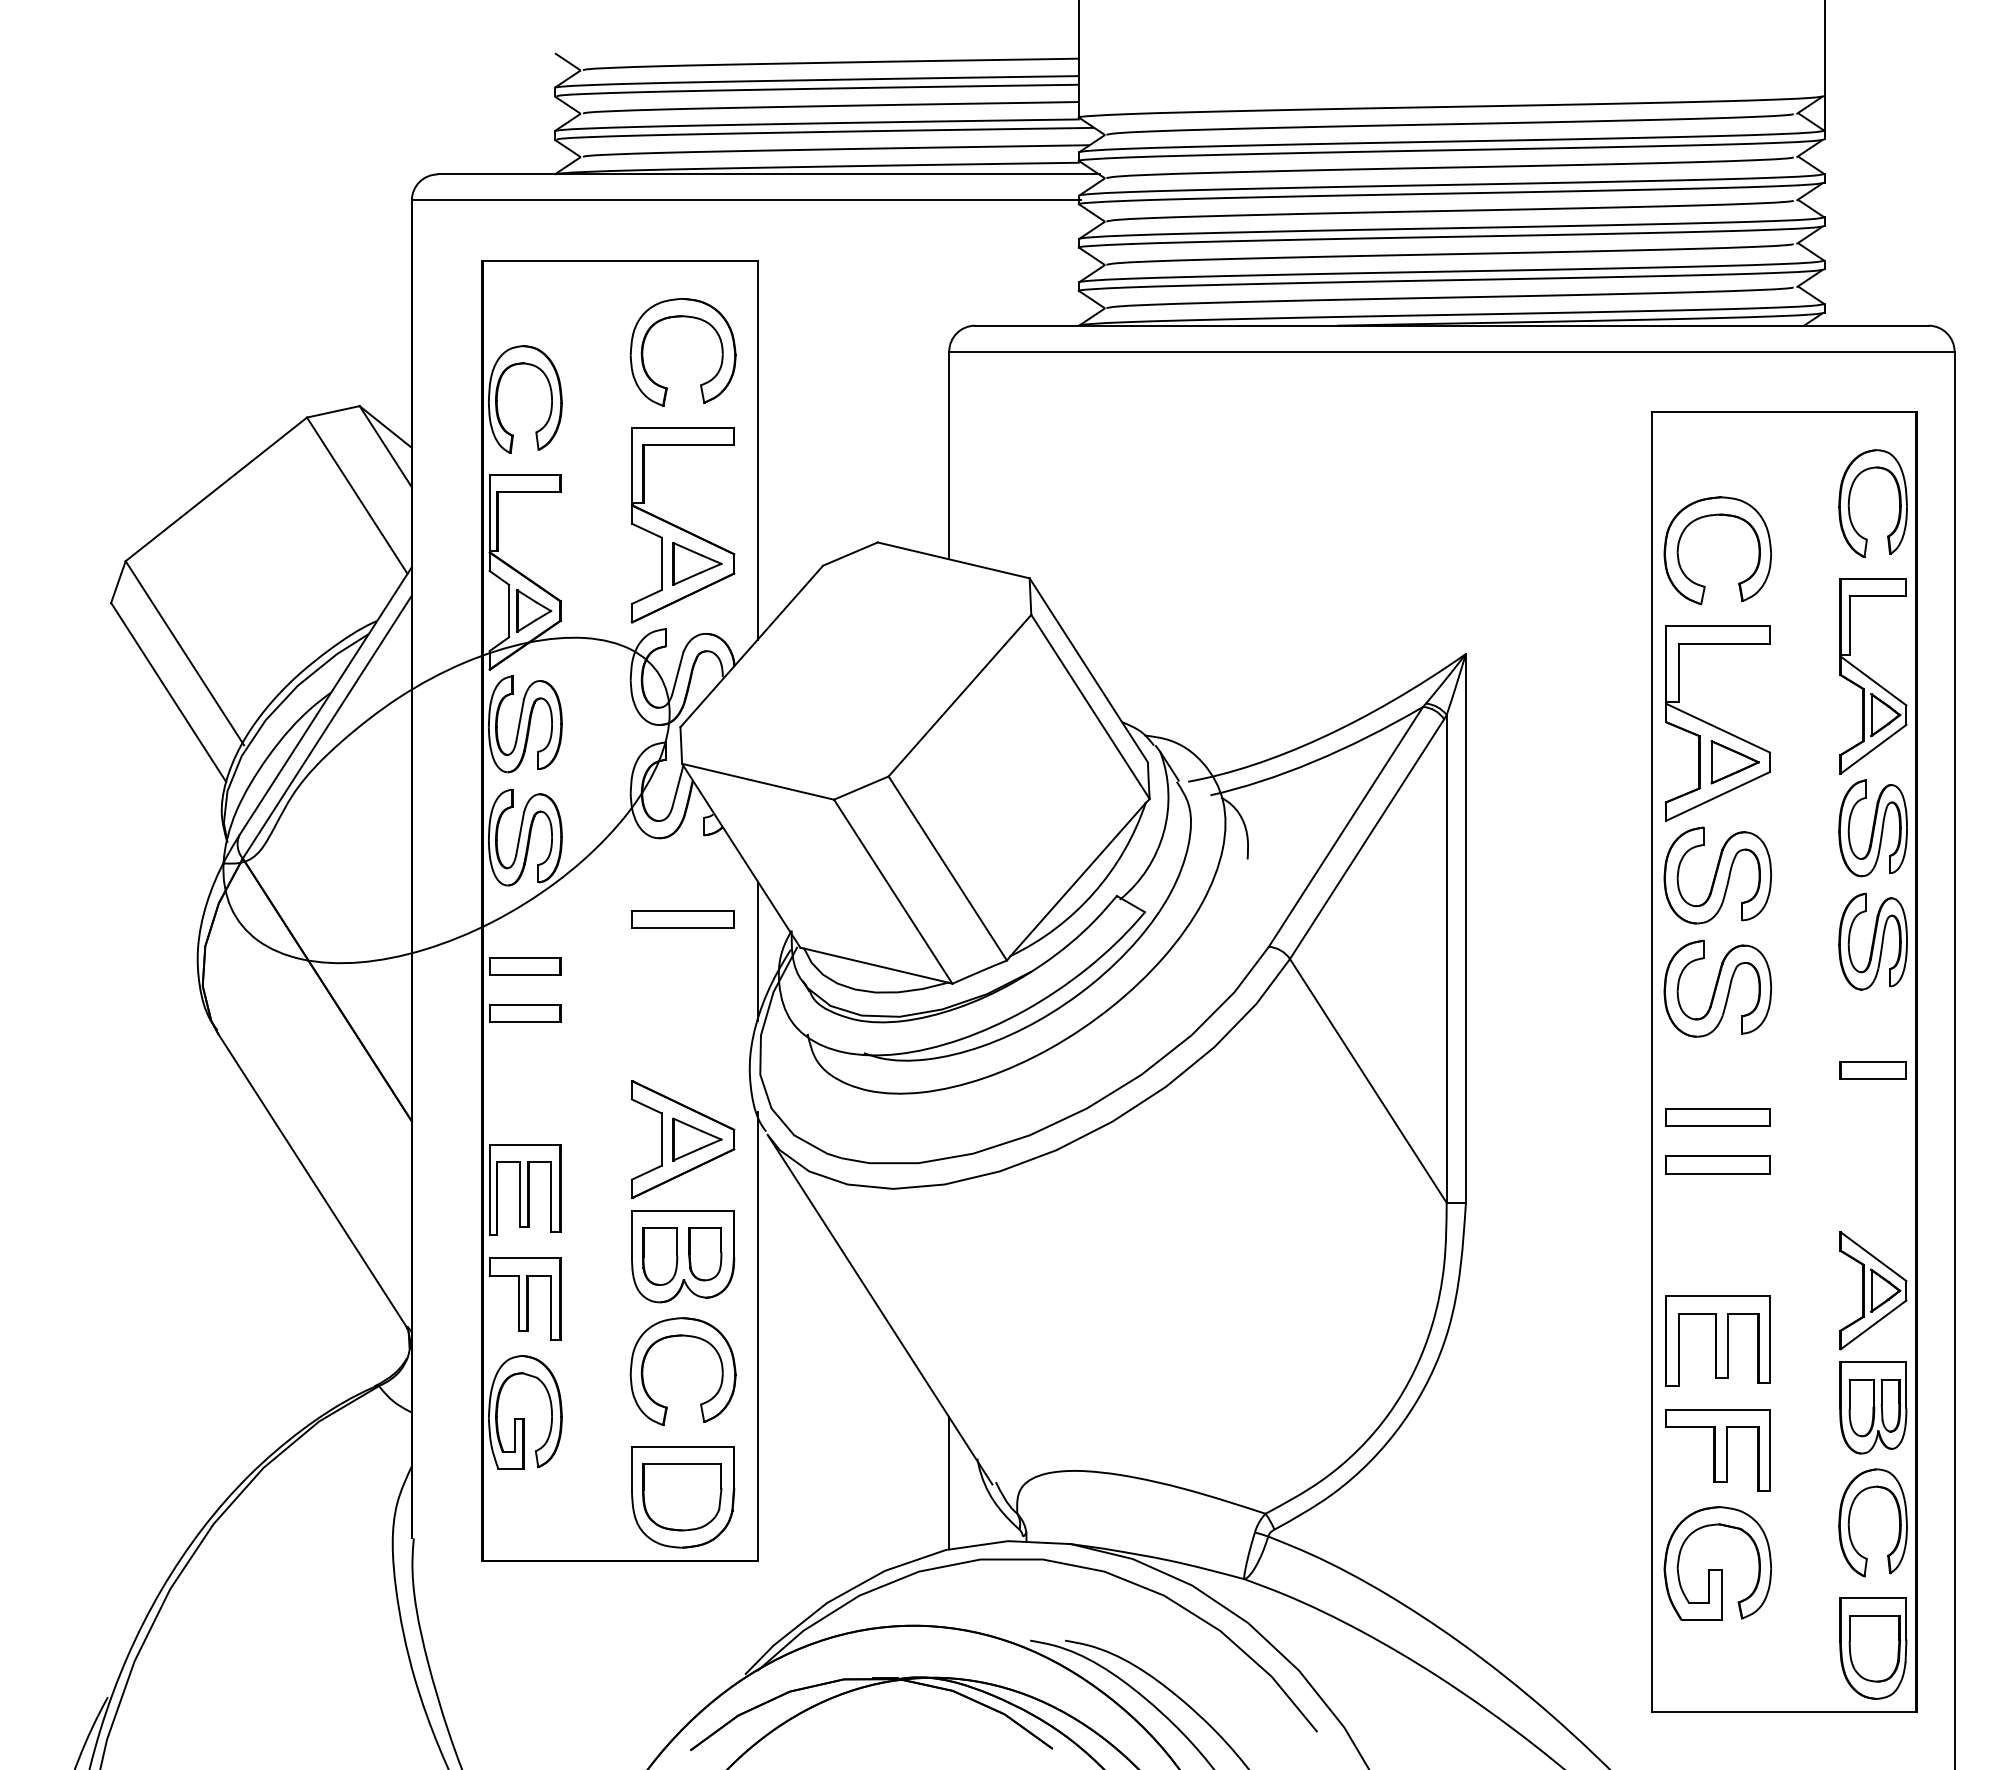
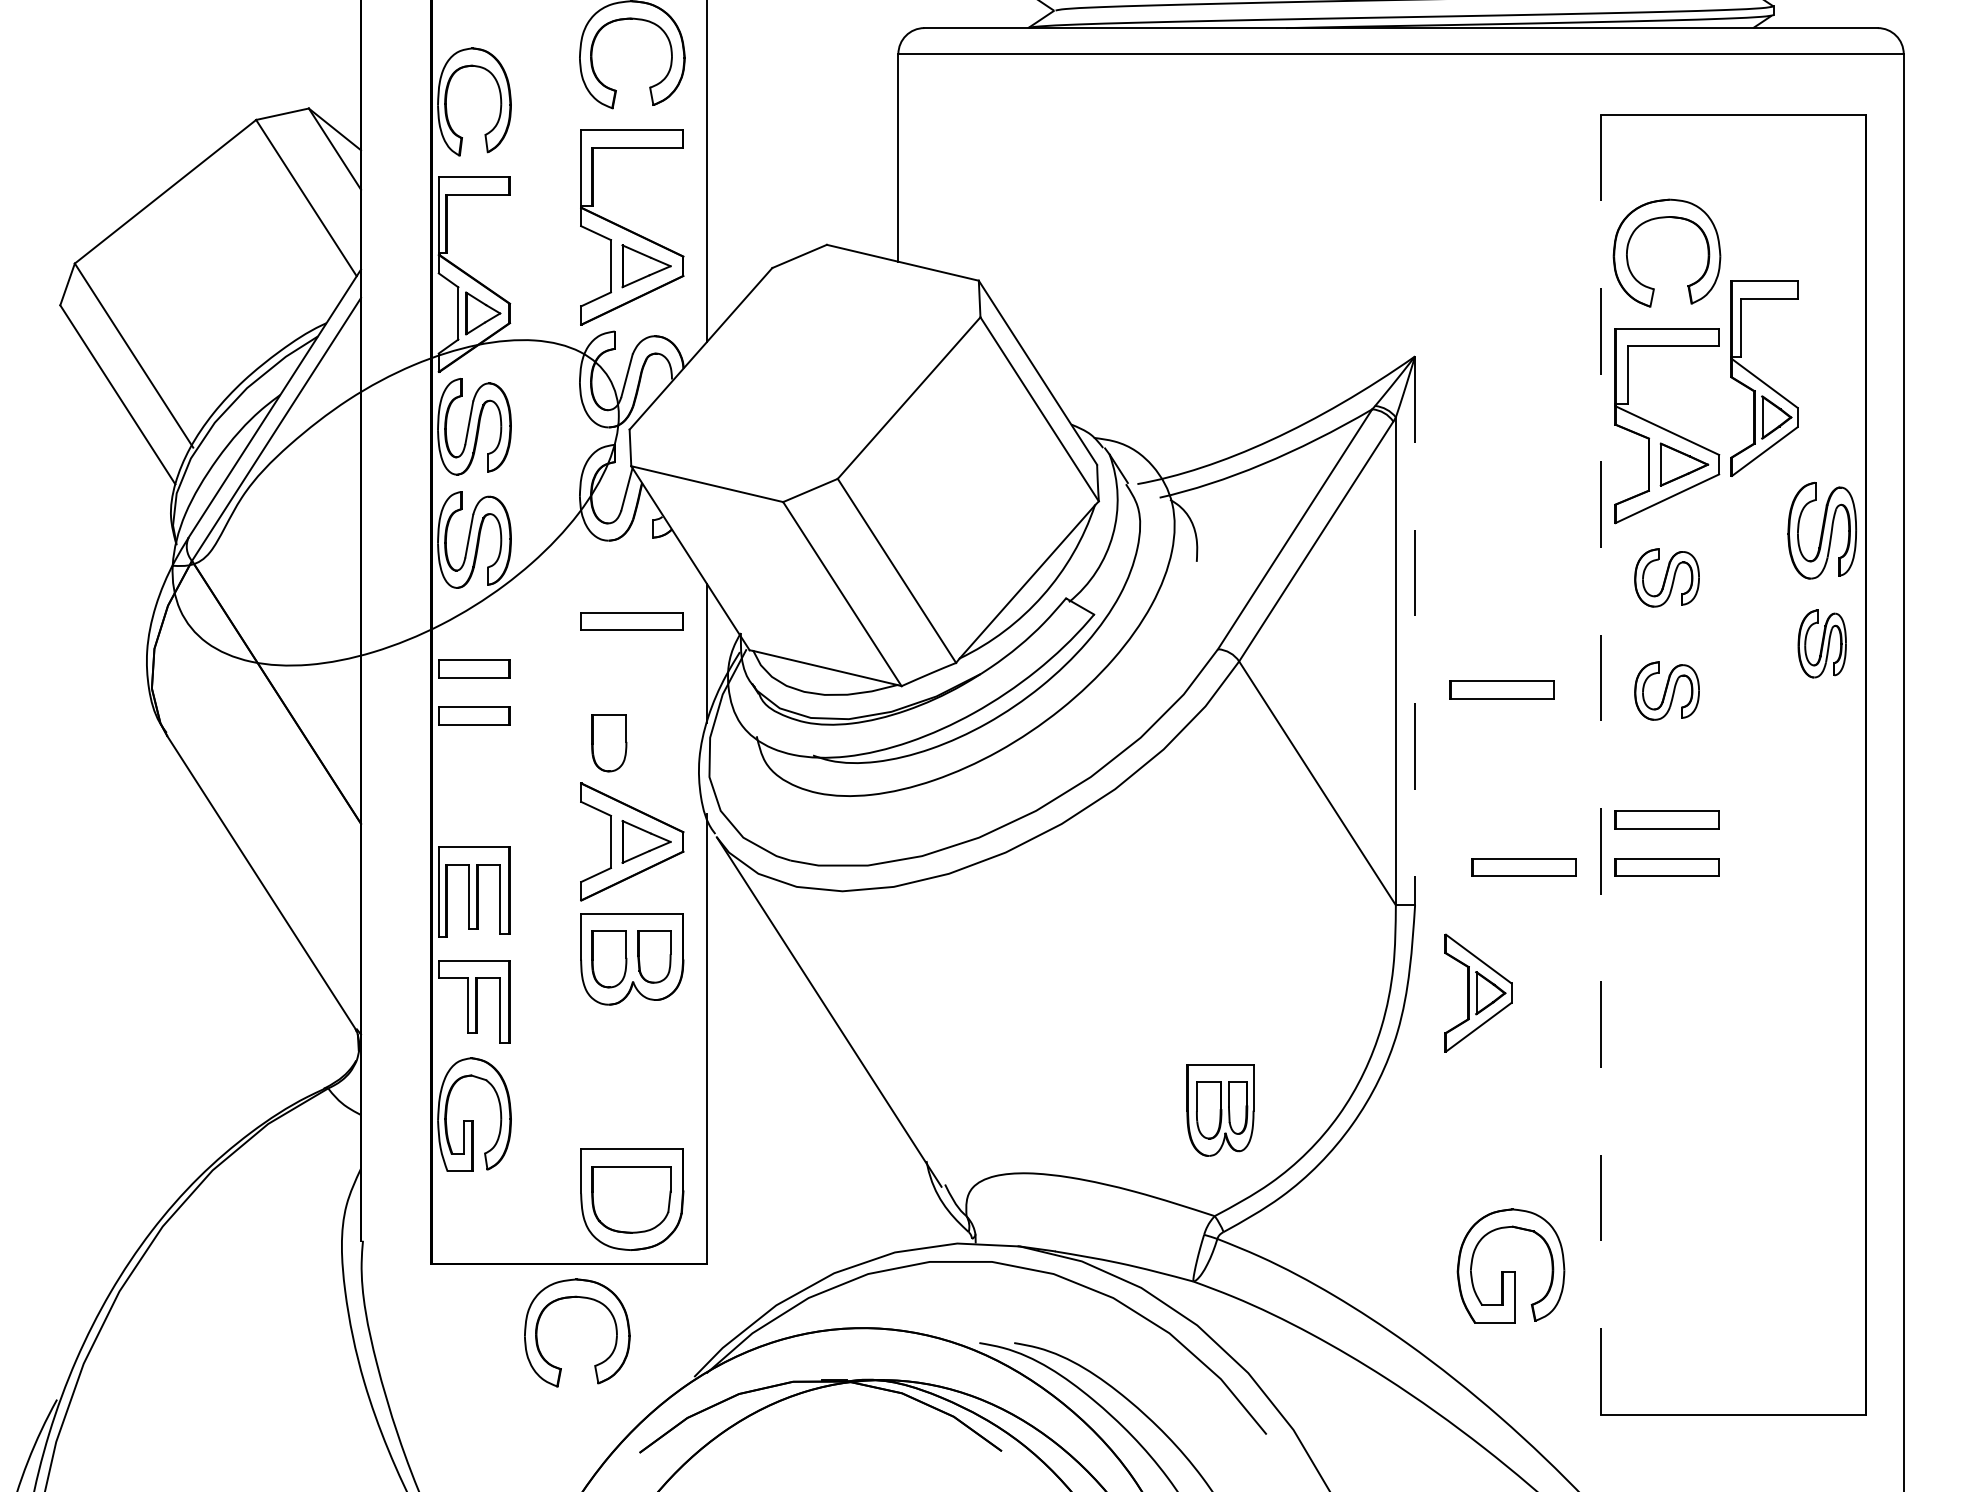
part: (1850, 498) -> (1799, 200), removed
part: (1873, 676) -> (1764, 378), moved
part: (1717, 875) -> (1666, 577), size x0.6
line: (1465, 928) -> (1414, 630), solid -> dashed
part: (1872, 941) -> (1821, 643), size x0.7
part: (1552, 987) -> (1501, 689), added
part: (1717, 988) -> (1666, 690), size x0.6
part: (660, 1040) -> (609, 742), added
line: (1651, 1062) -> (1600, 764), solid -> dashed
part: (1872, 1070) -> (1821, 772), removed
part: (1574, 1164) -> (1523, 866), added
part: (1873, 1290) -> (1478, 992), moved
part: (689, 1337) -> (583, 1298), moved
part: (1717, 1340) -> (1666, 1042), removed
part: (1873, 1407) -> (1220, 1109), moved
part: (1717, 1450) -> (1666, 1152), removed
line: (949, 1483) -> (898, 1185), removed
part: (1850, 1517) -> (1799, 1219), removed
part: (1717, 1563) -> (1510, 1265), moved
part: (1873, 1648) -> (1822, 1350), removed

